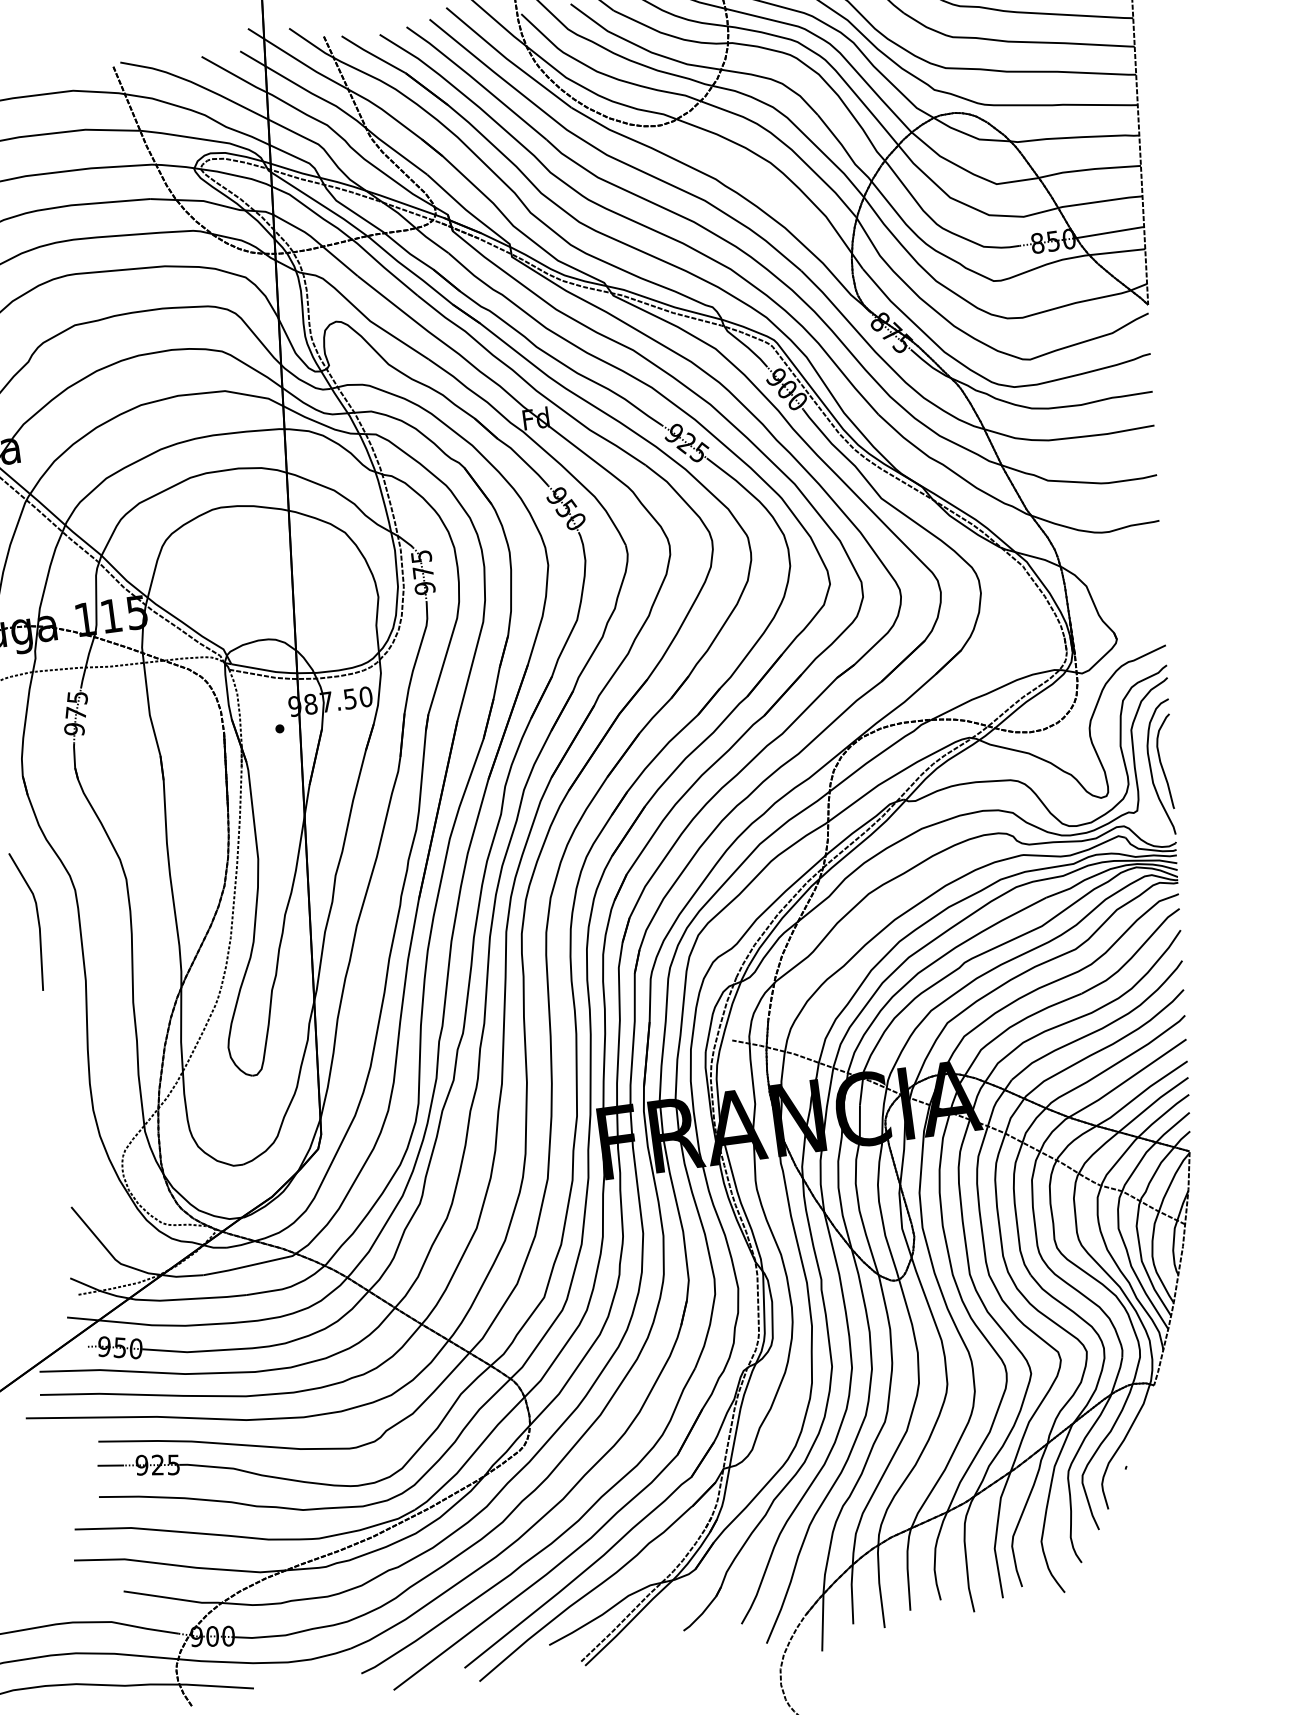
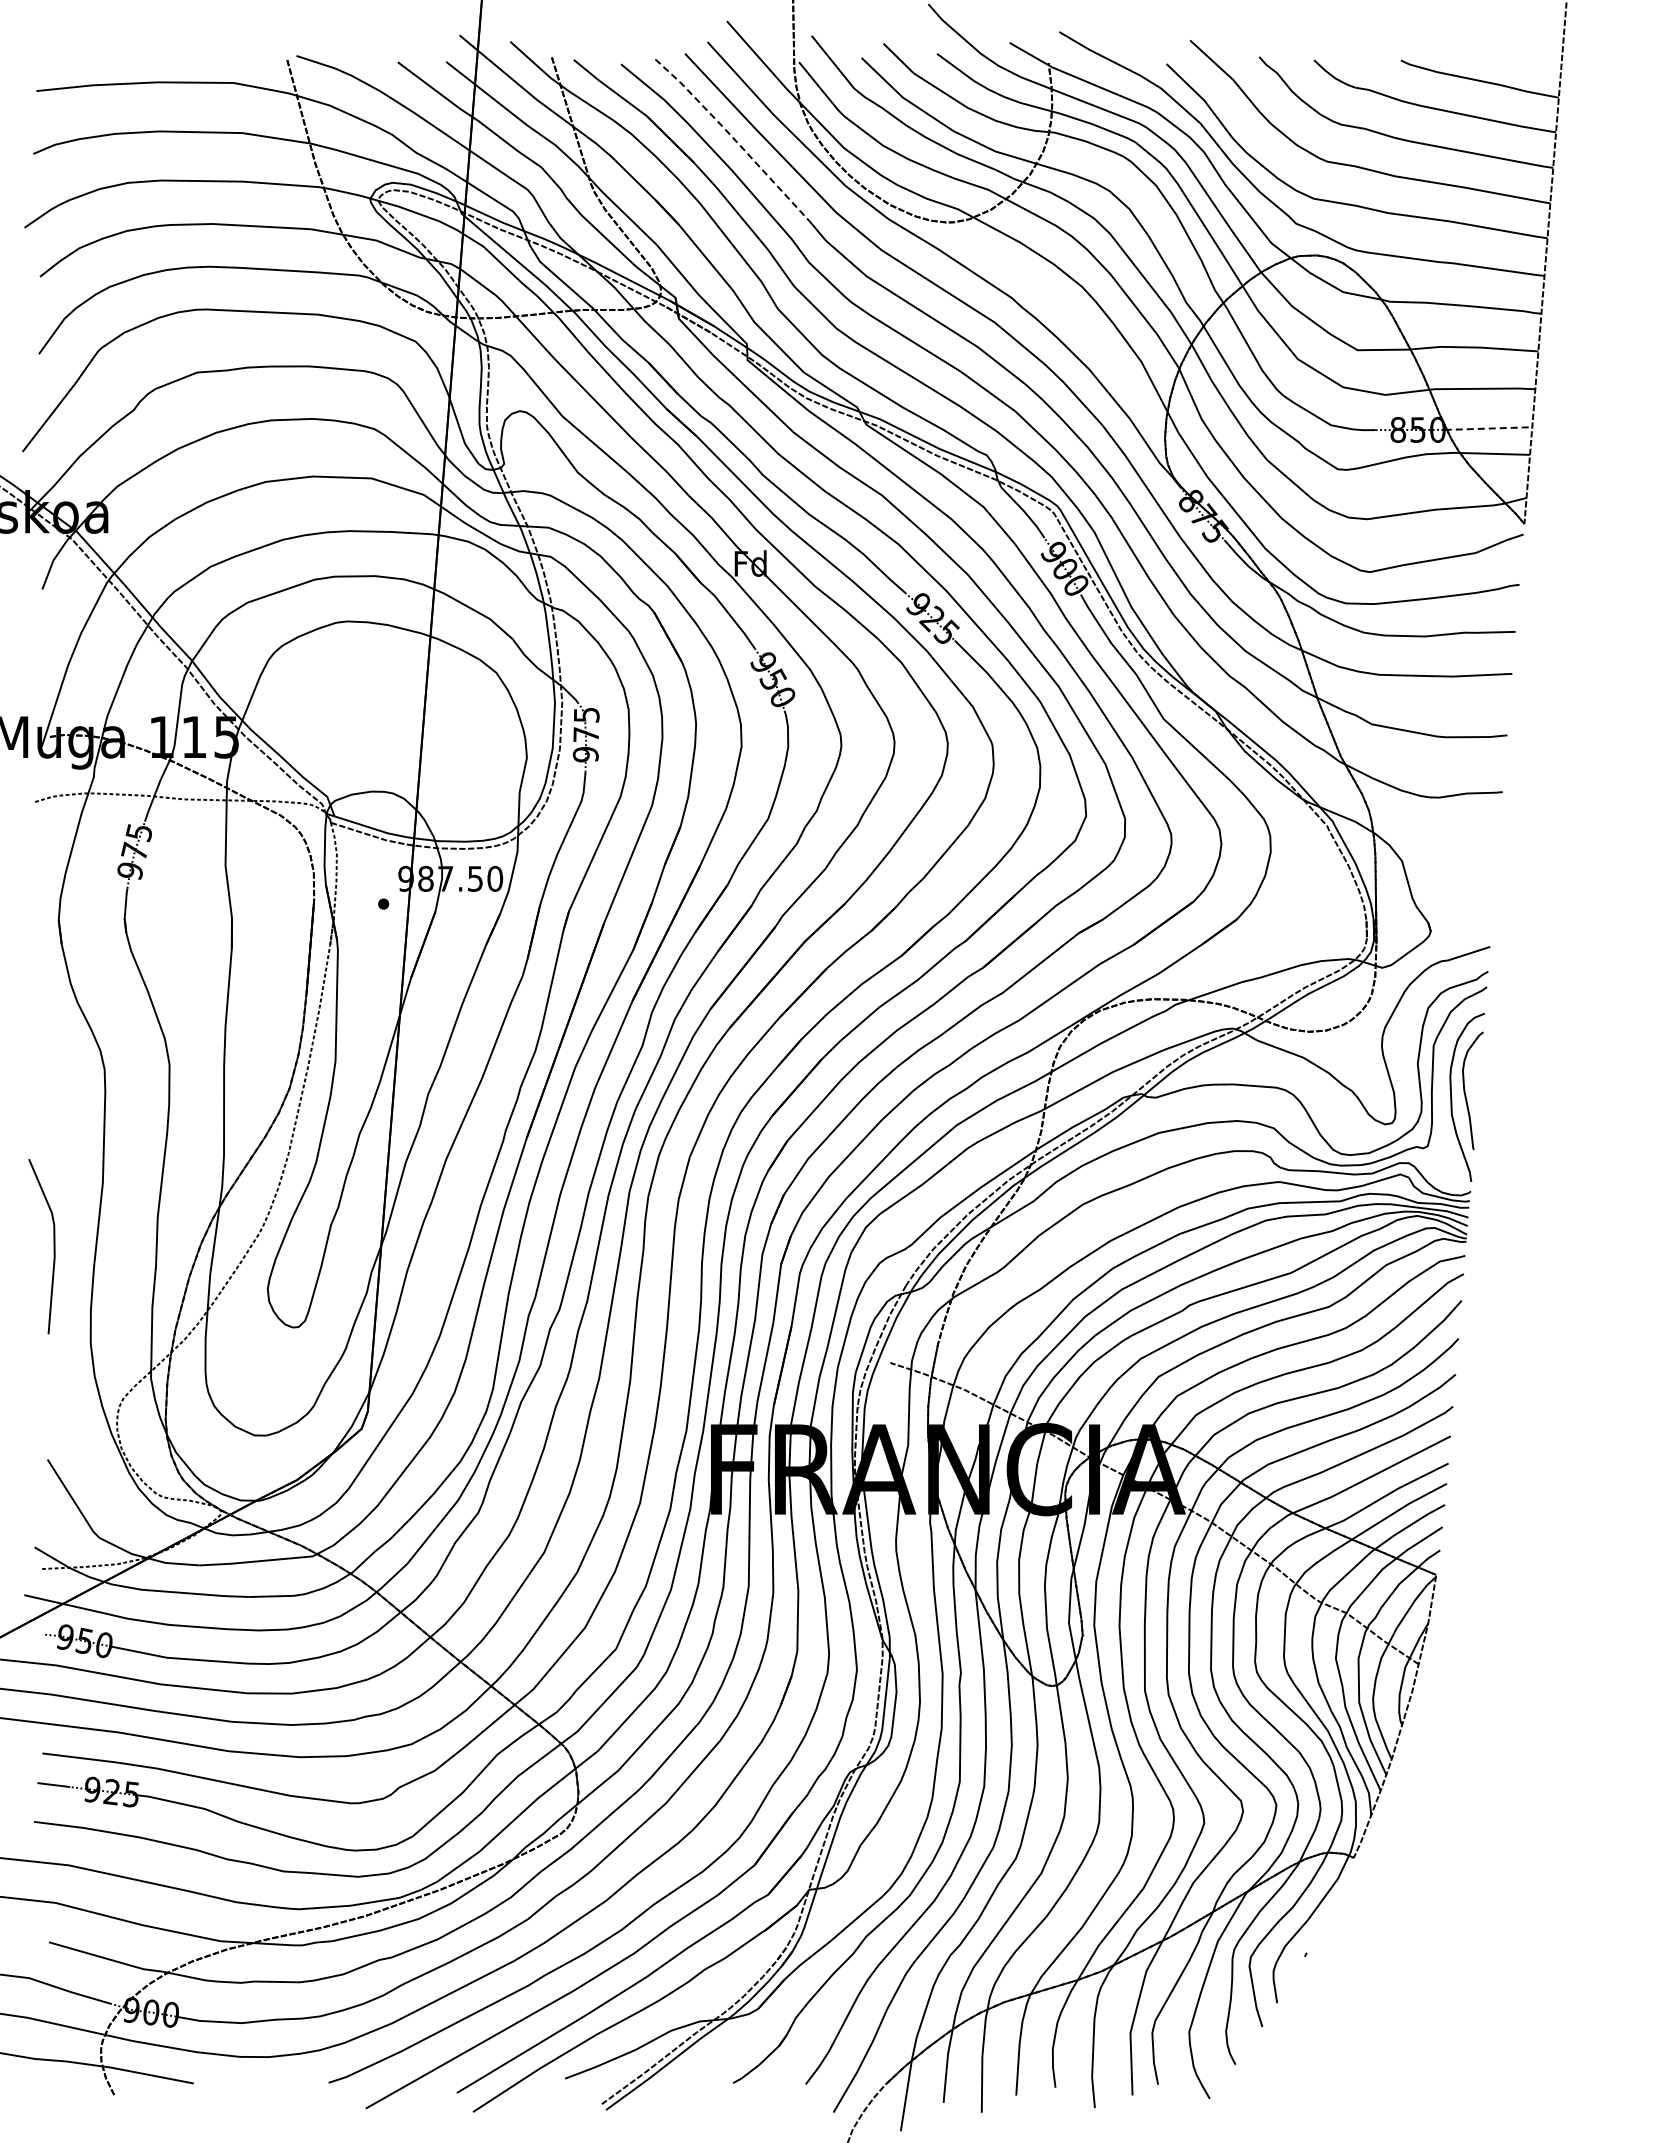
line: (477, 81) -> (733, 138), solid -> dashed
line: (1109, 232) -> (1488, 428), solid -> dashed
line: (37, 920) -> (53, 1246), moved

